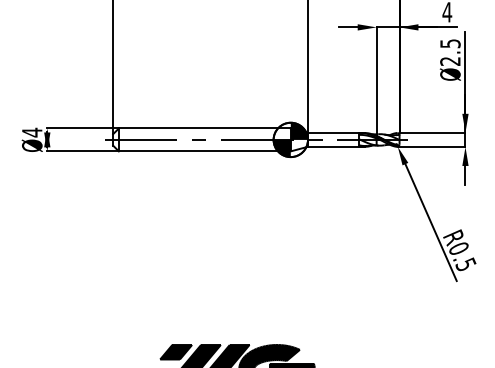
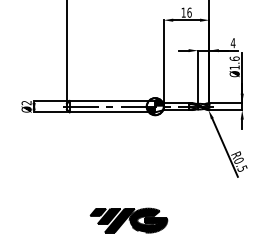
text: (449, 51) -> (234, 62), Ø2.5 -> Ø1.6
text: (31, 131) -> (26, 102), Ø4 -> Ø2

